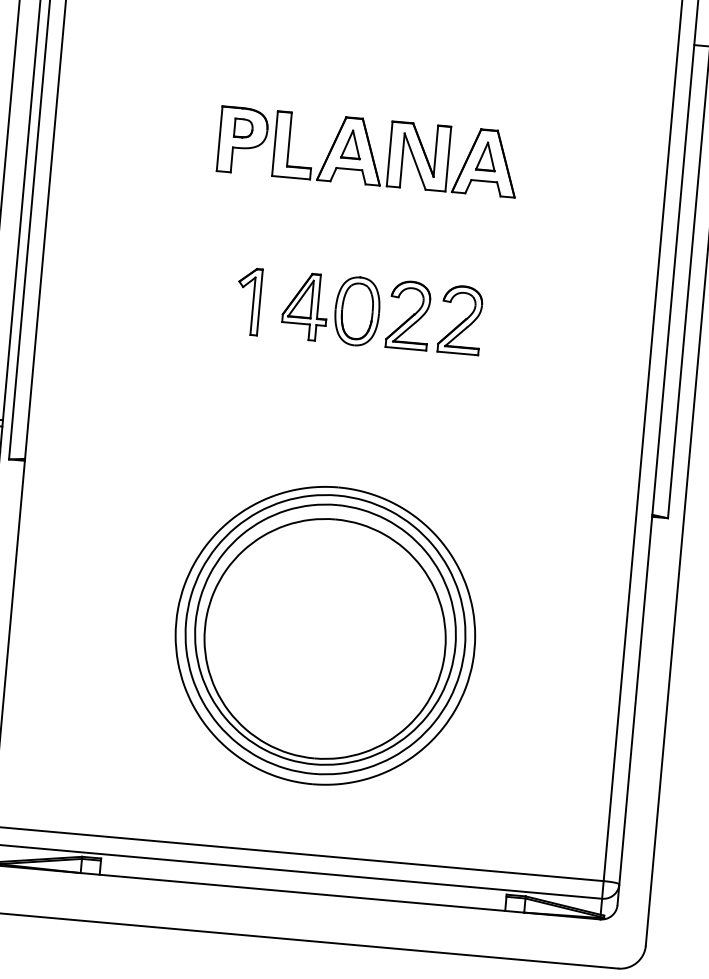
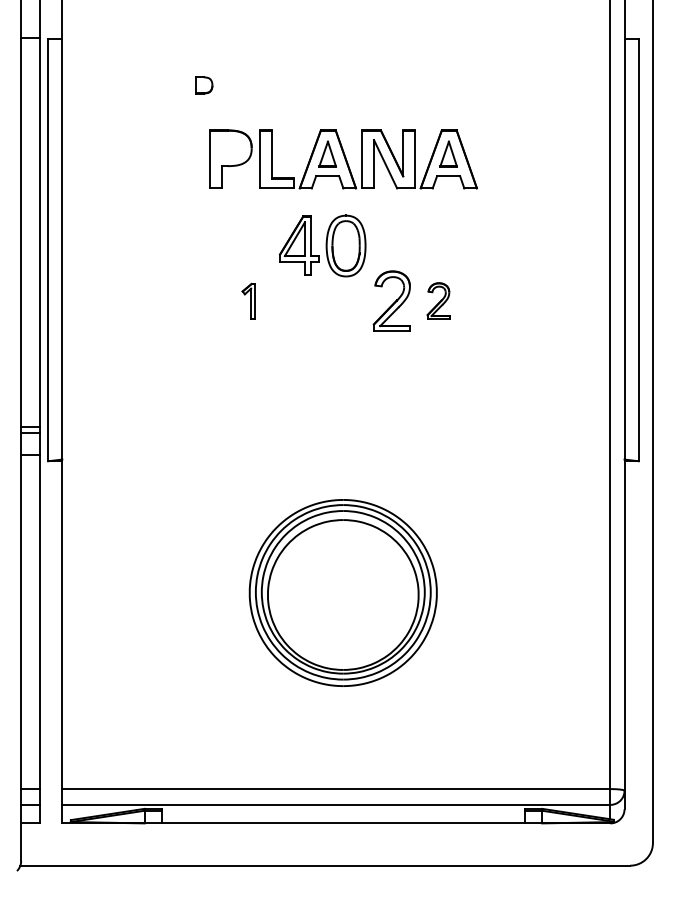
part: (243, 128) -> (204, 85), moved
part: (248, 301) -> (248, 301), size x0.6
part: (331, 308) -> (322, 245), moved
part: (460, 318) -> (438, 300), size x0.6
part: (324, 635) -> (342, 592), size x0.7

